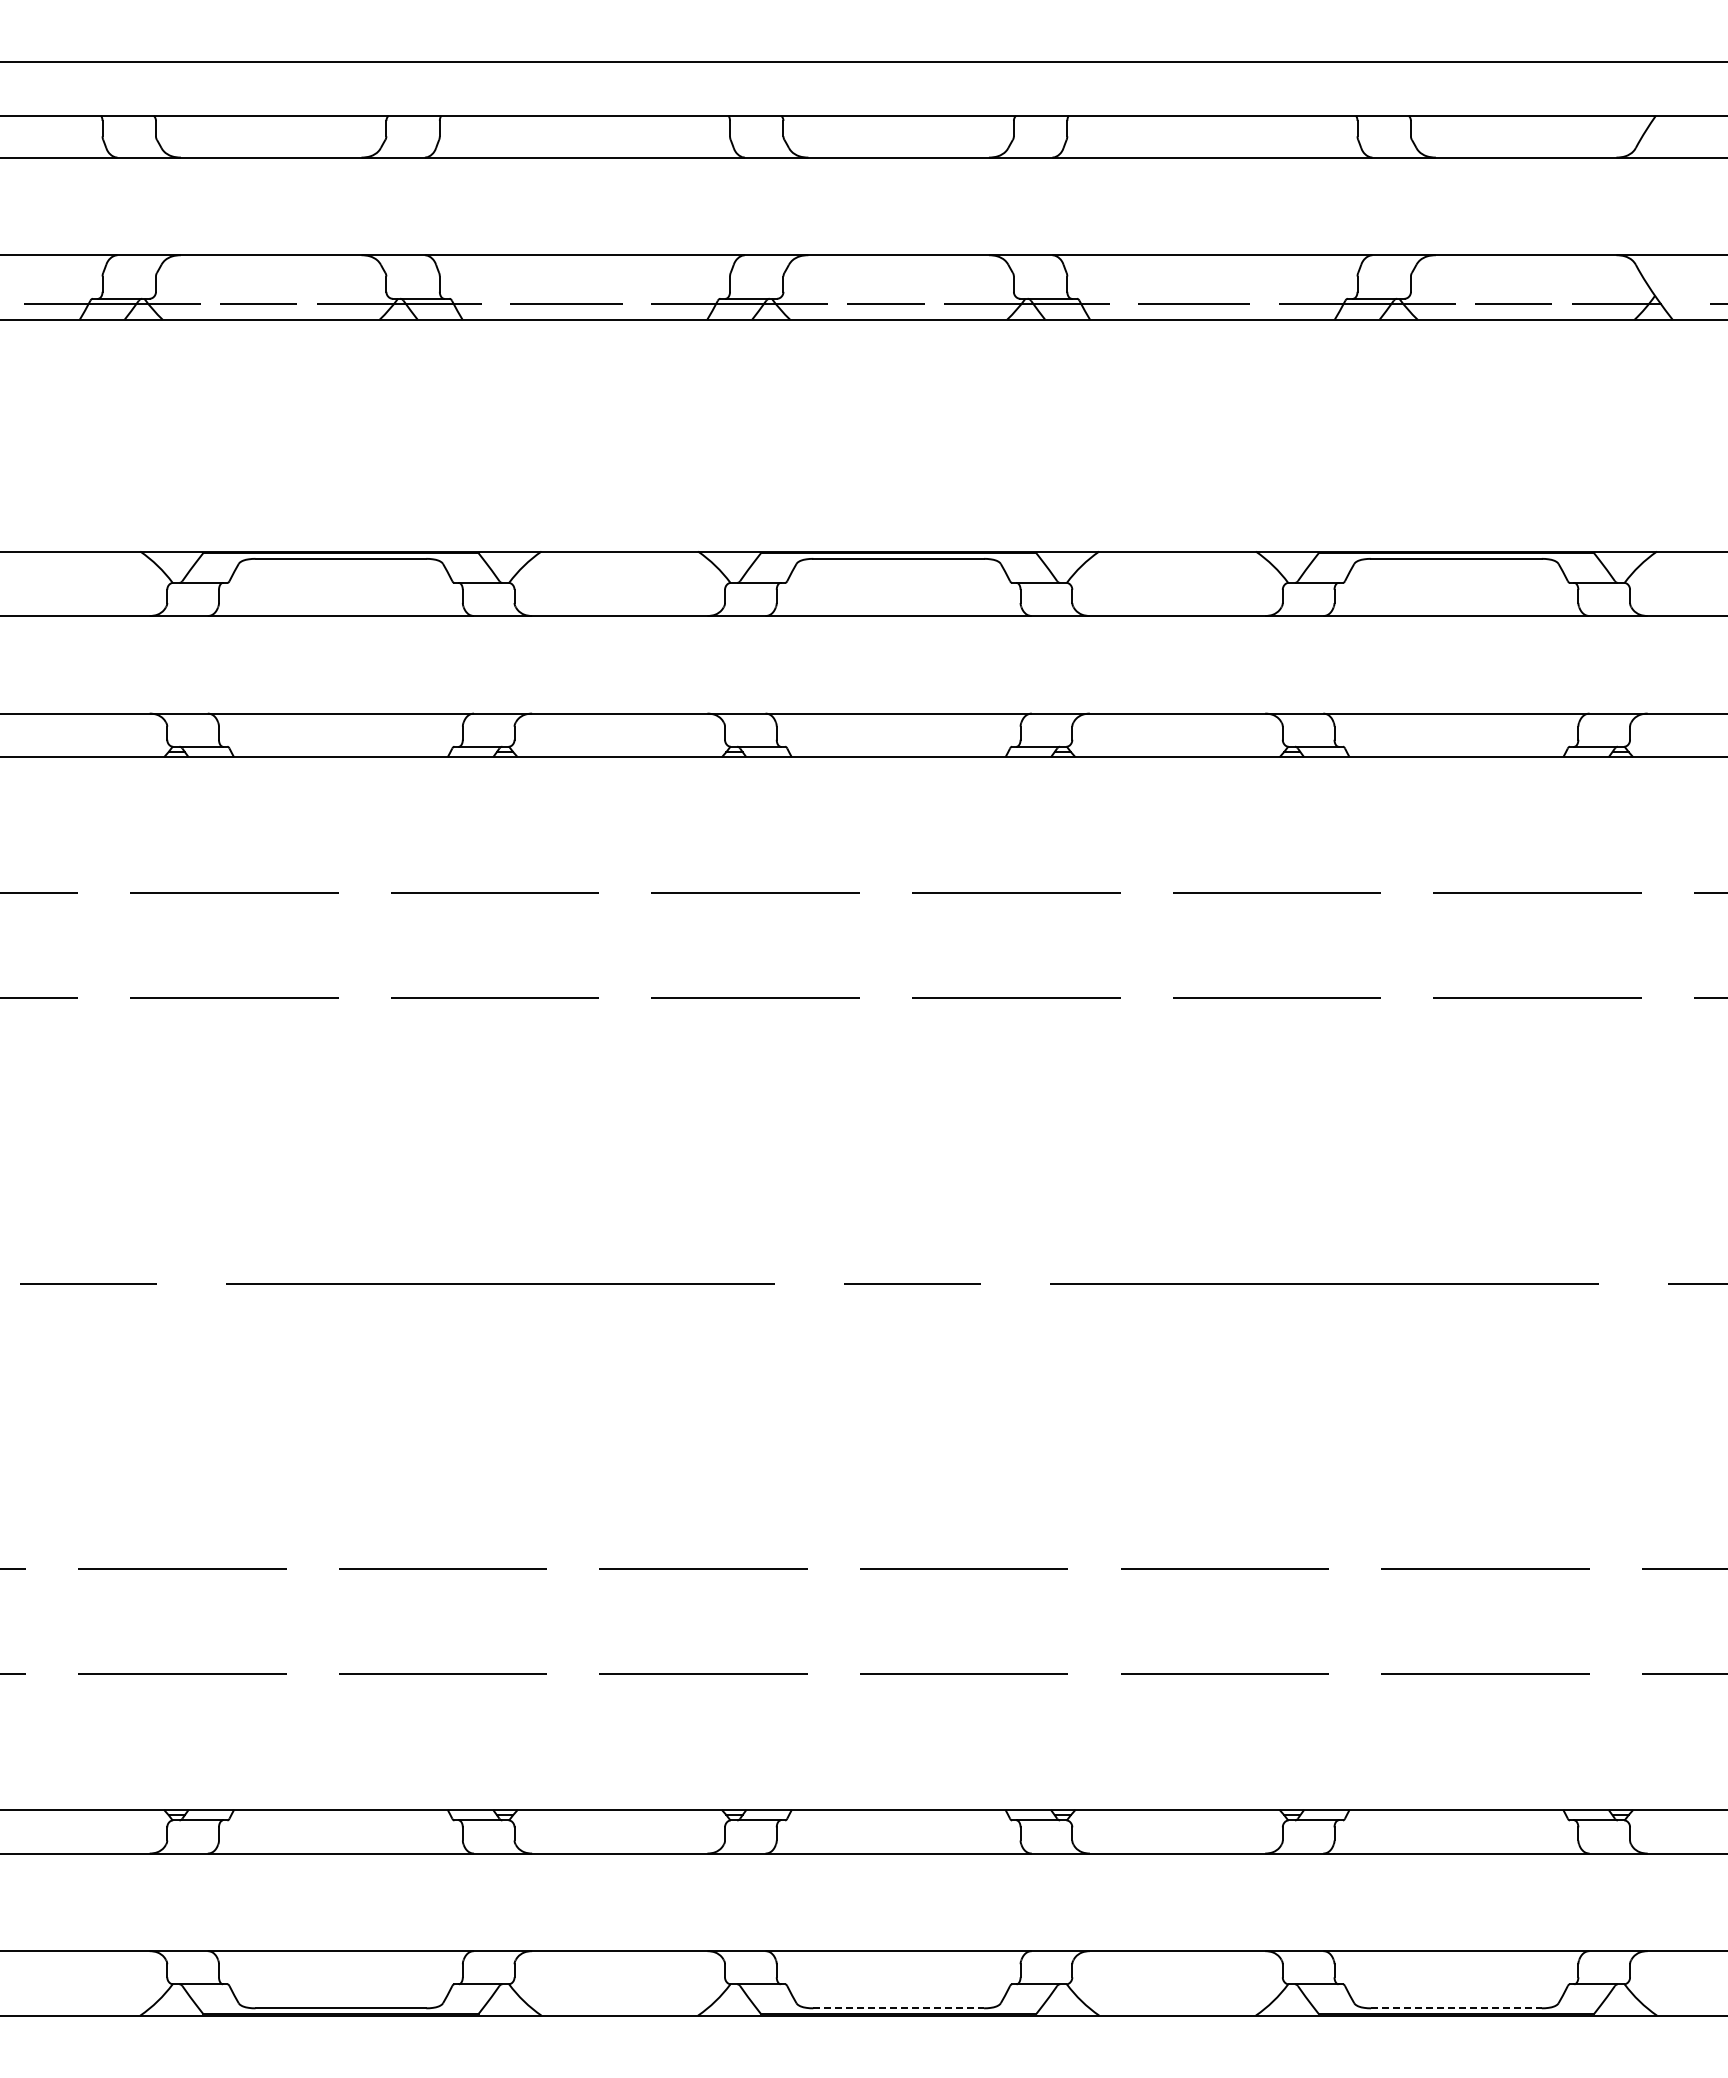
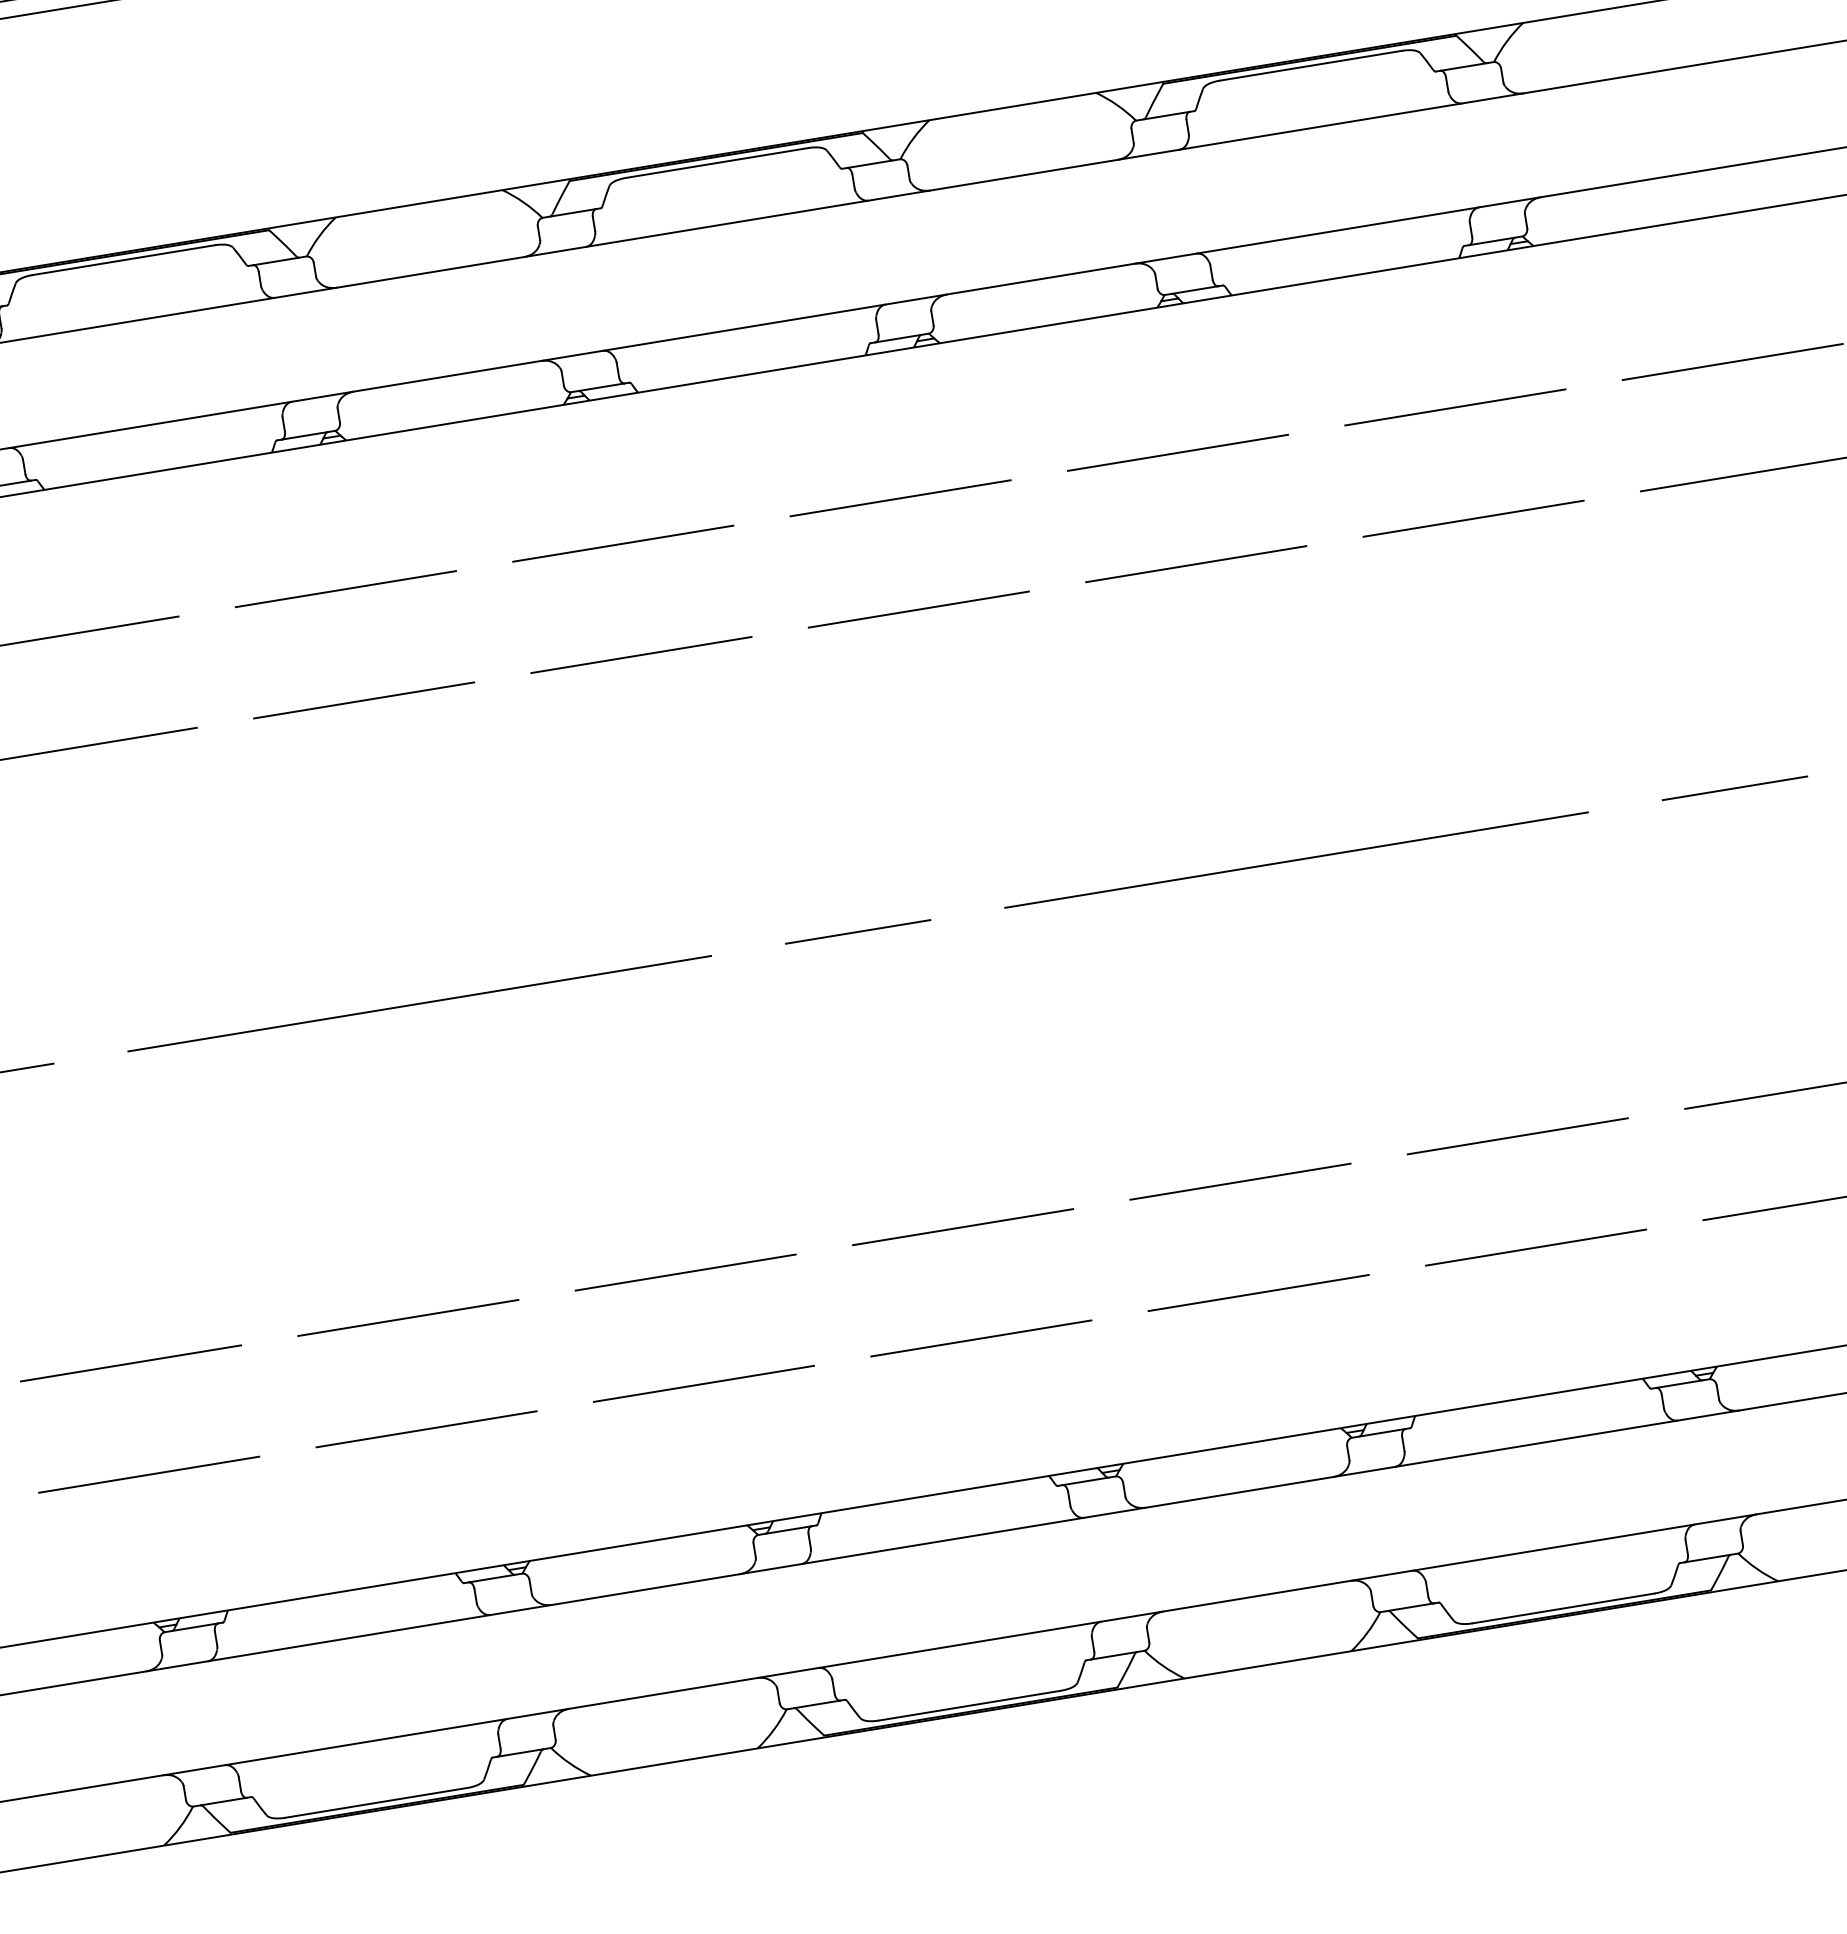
line: (899, 2008) -> (970, 1705), dashed -> solid
line: (1456, 2008) -> (1563, 1608), dashed -> solid

